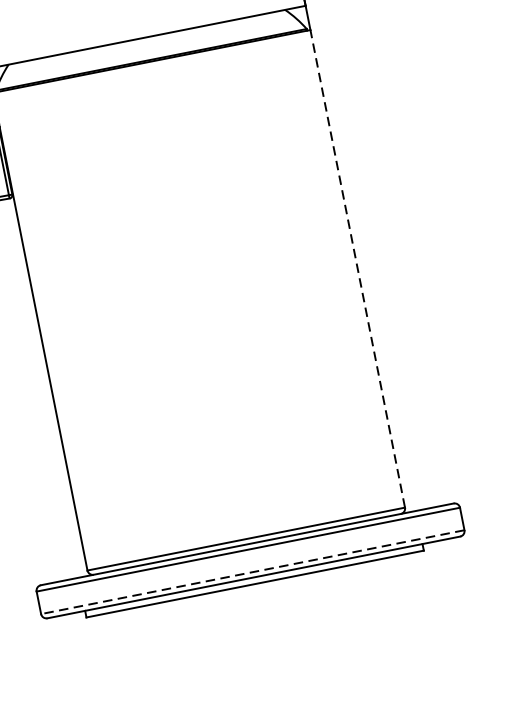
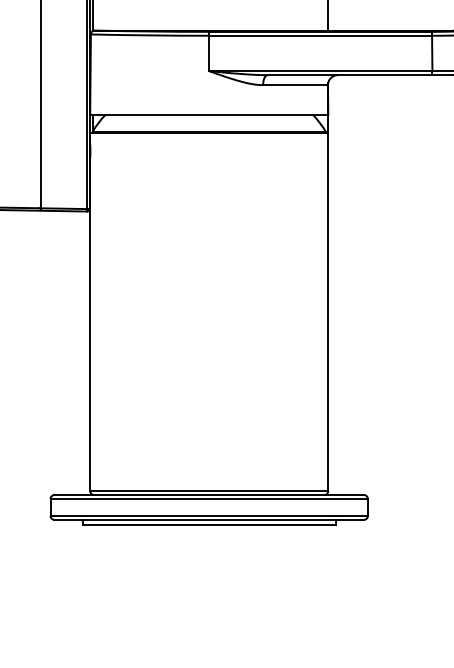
line: (357, 268) -> (328, 311), dashed -> solid
line: (253, 571) -> (209, 515), dashed -> solid

